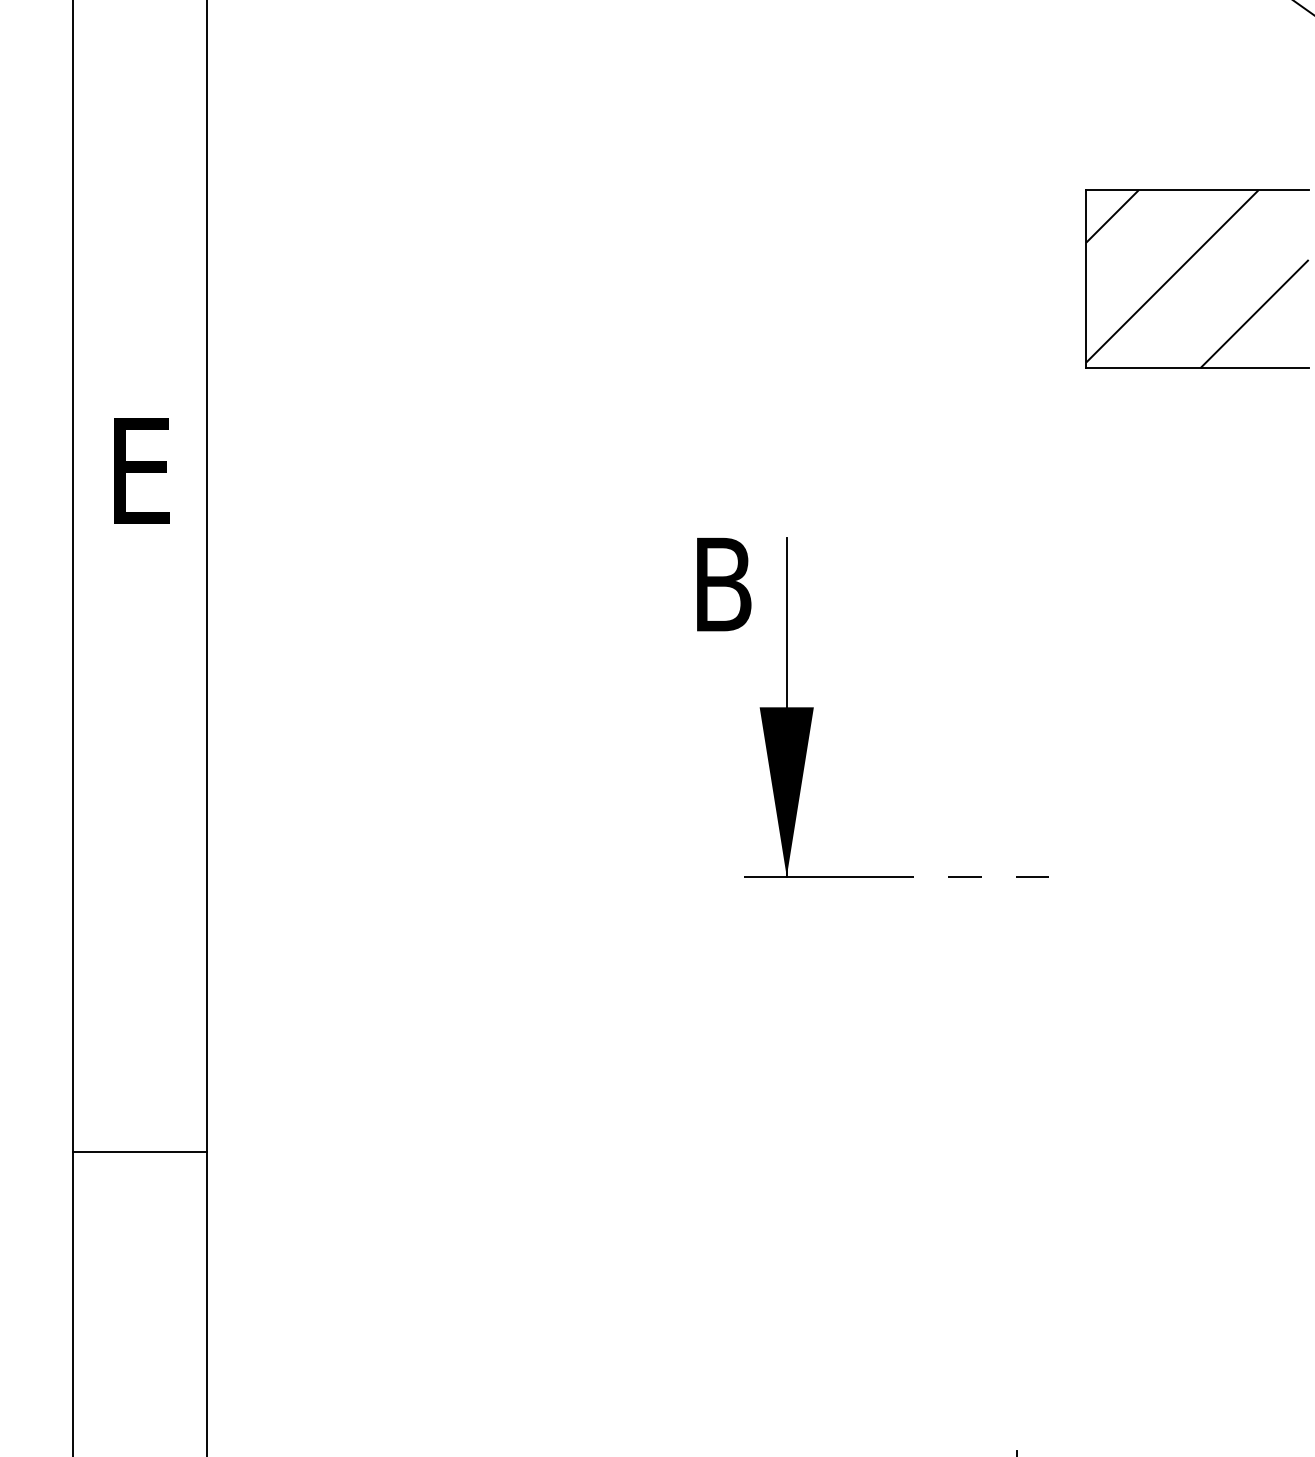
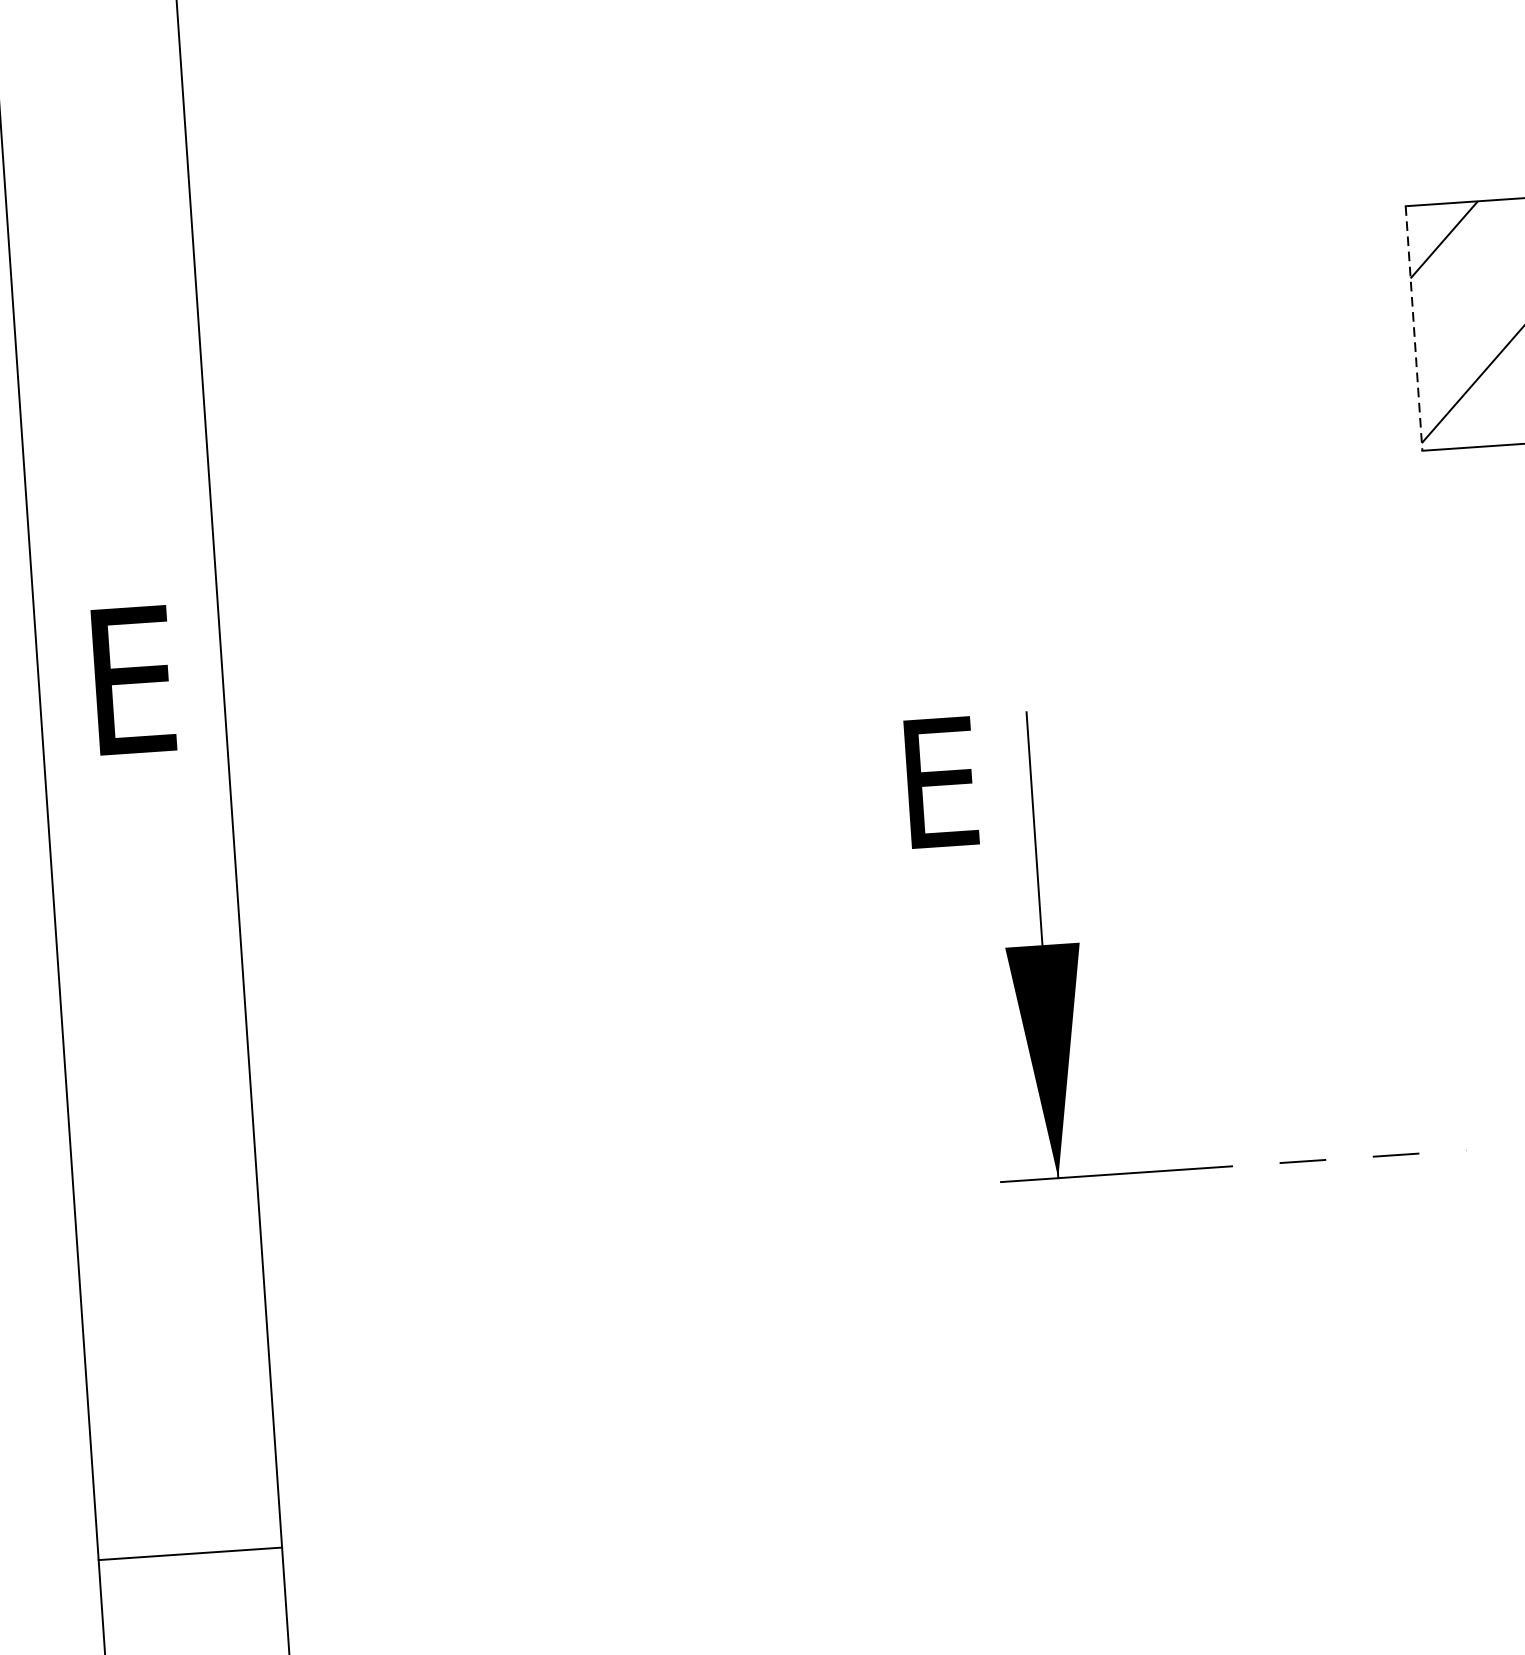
line: (1086, 279) -> (1414, 328), solid -> dashed
text: (724, 584) -> (945, 782), B -> E
line: (139, 1151) -> (189, 1553), moved

